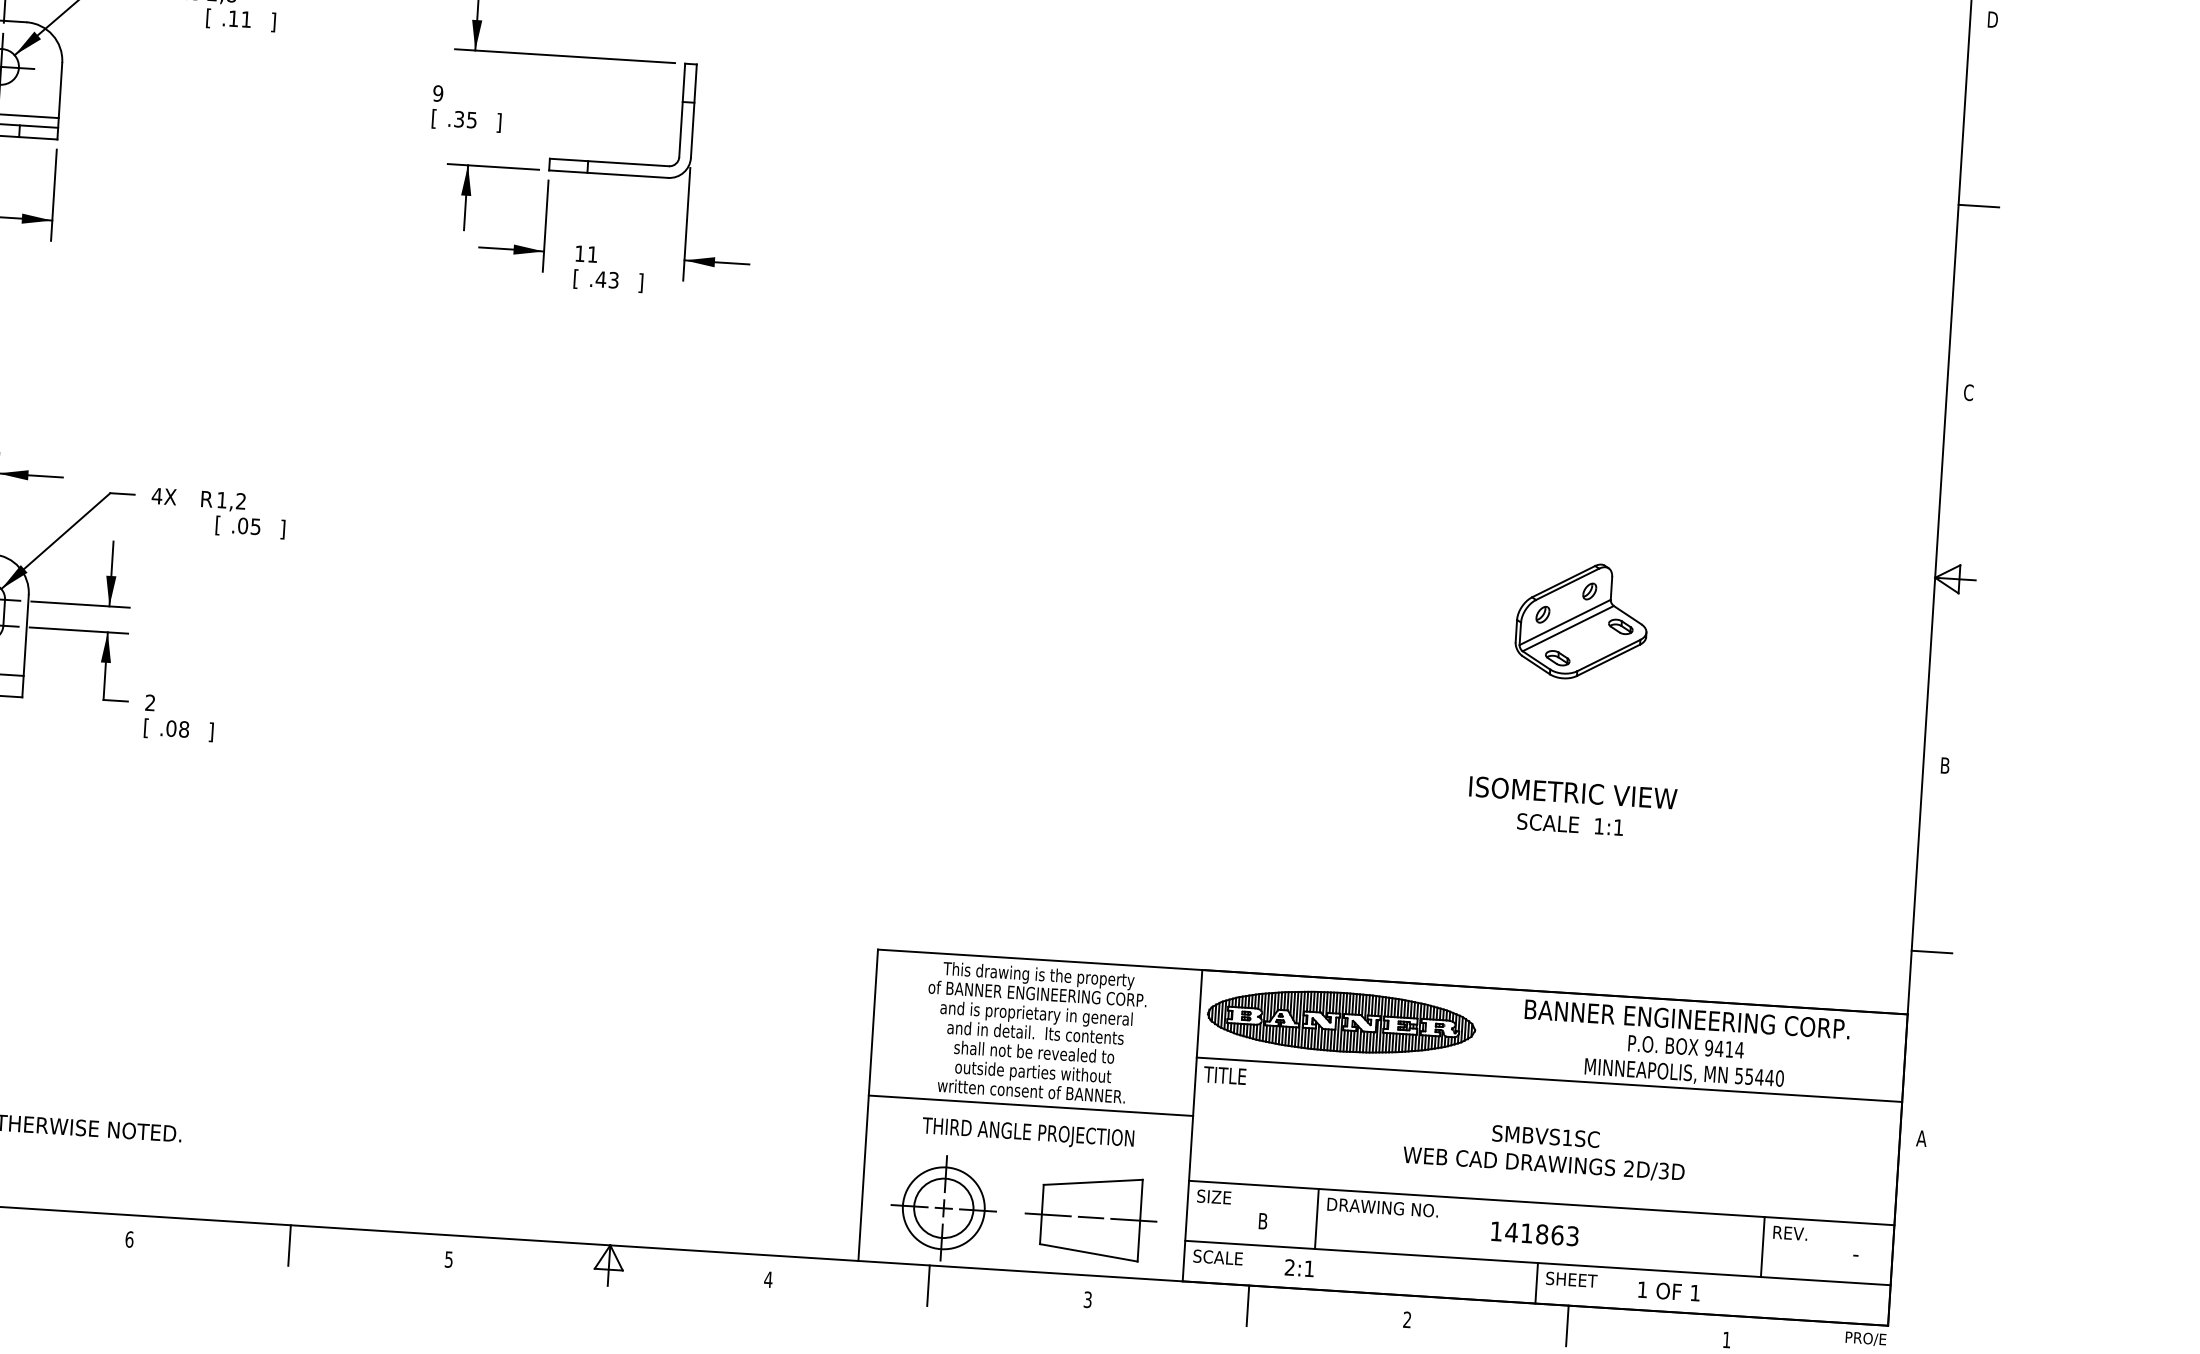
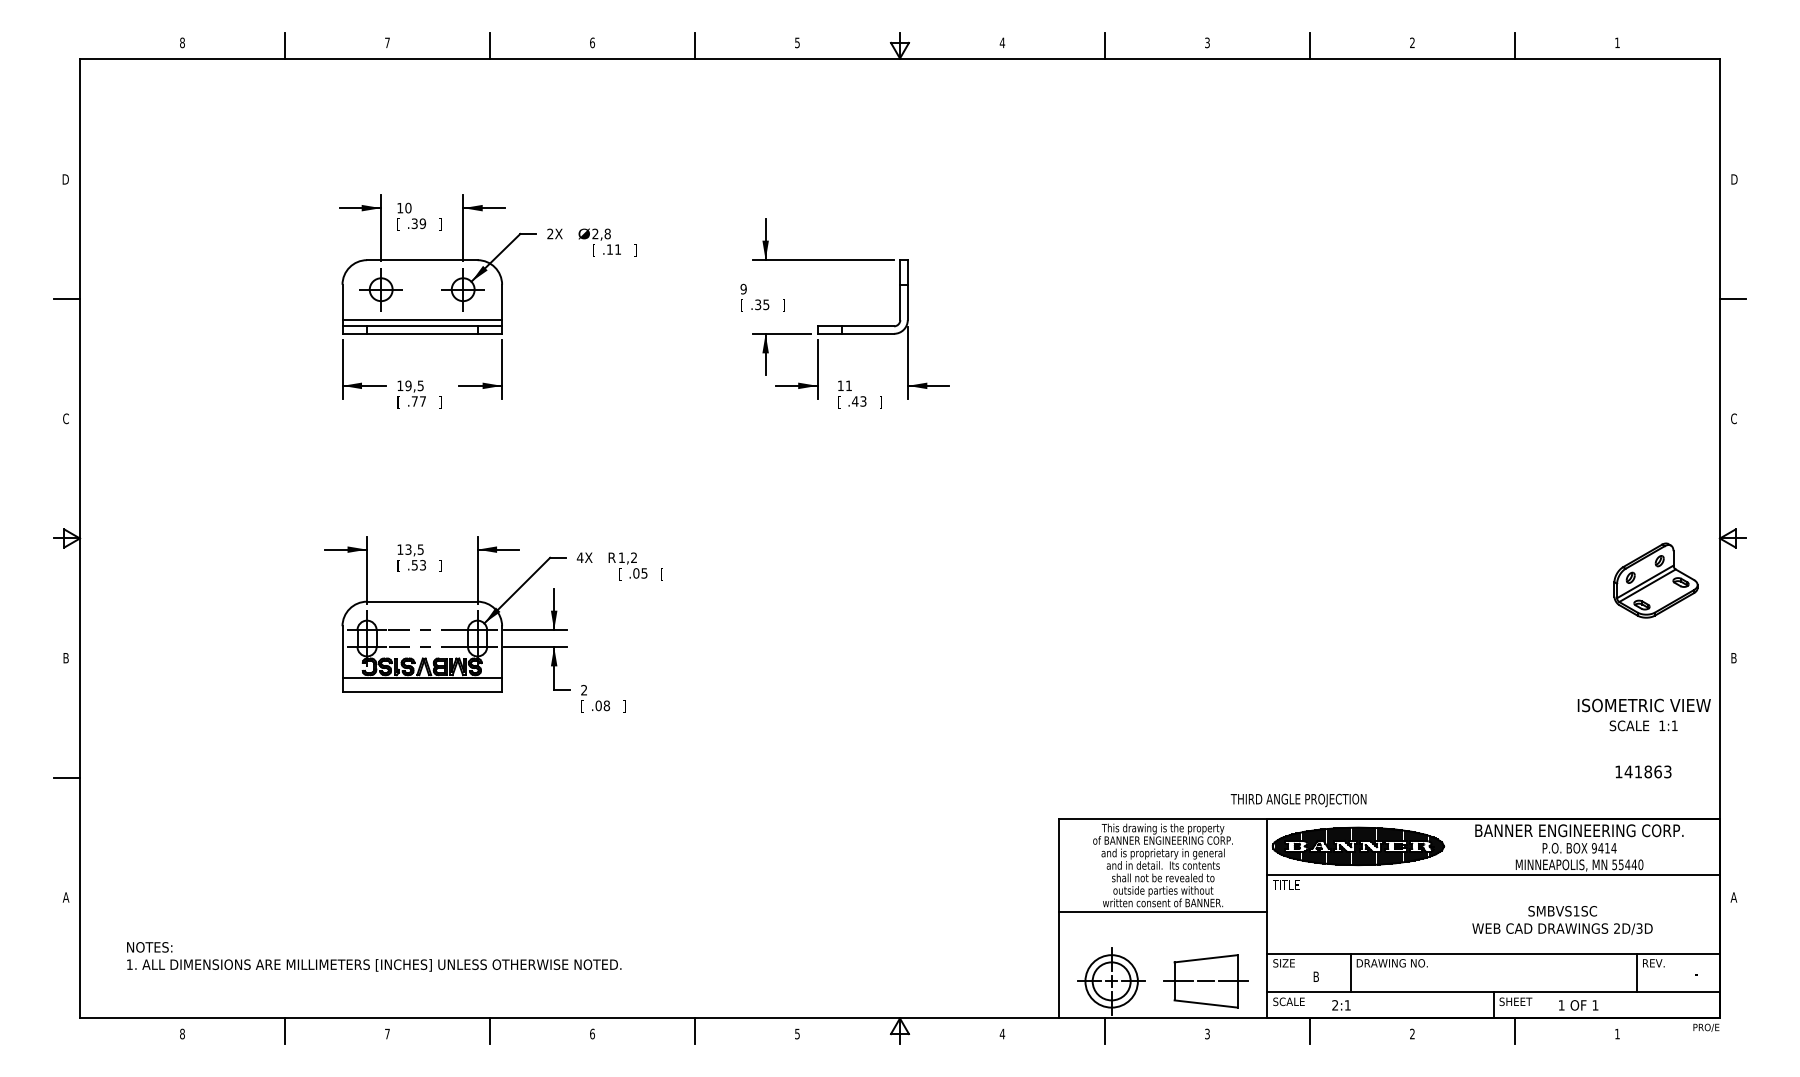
text: (282, 530) -> (661, 574), ] -> [
part: (1581, 621) -> (1655, 580), moved
text: (1571, 806) -> (1643, 714), moved
line: (1931, 951) -> (1732, 777), removed
text: (1027, 1134) -> (1298, 800), moved
text: (1544, 1150) -> (1562, 920), moved
text: (1534, 1233) -> (1643, 771), moved

